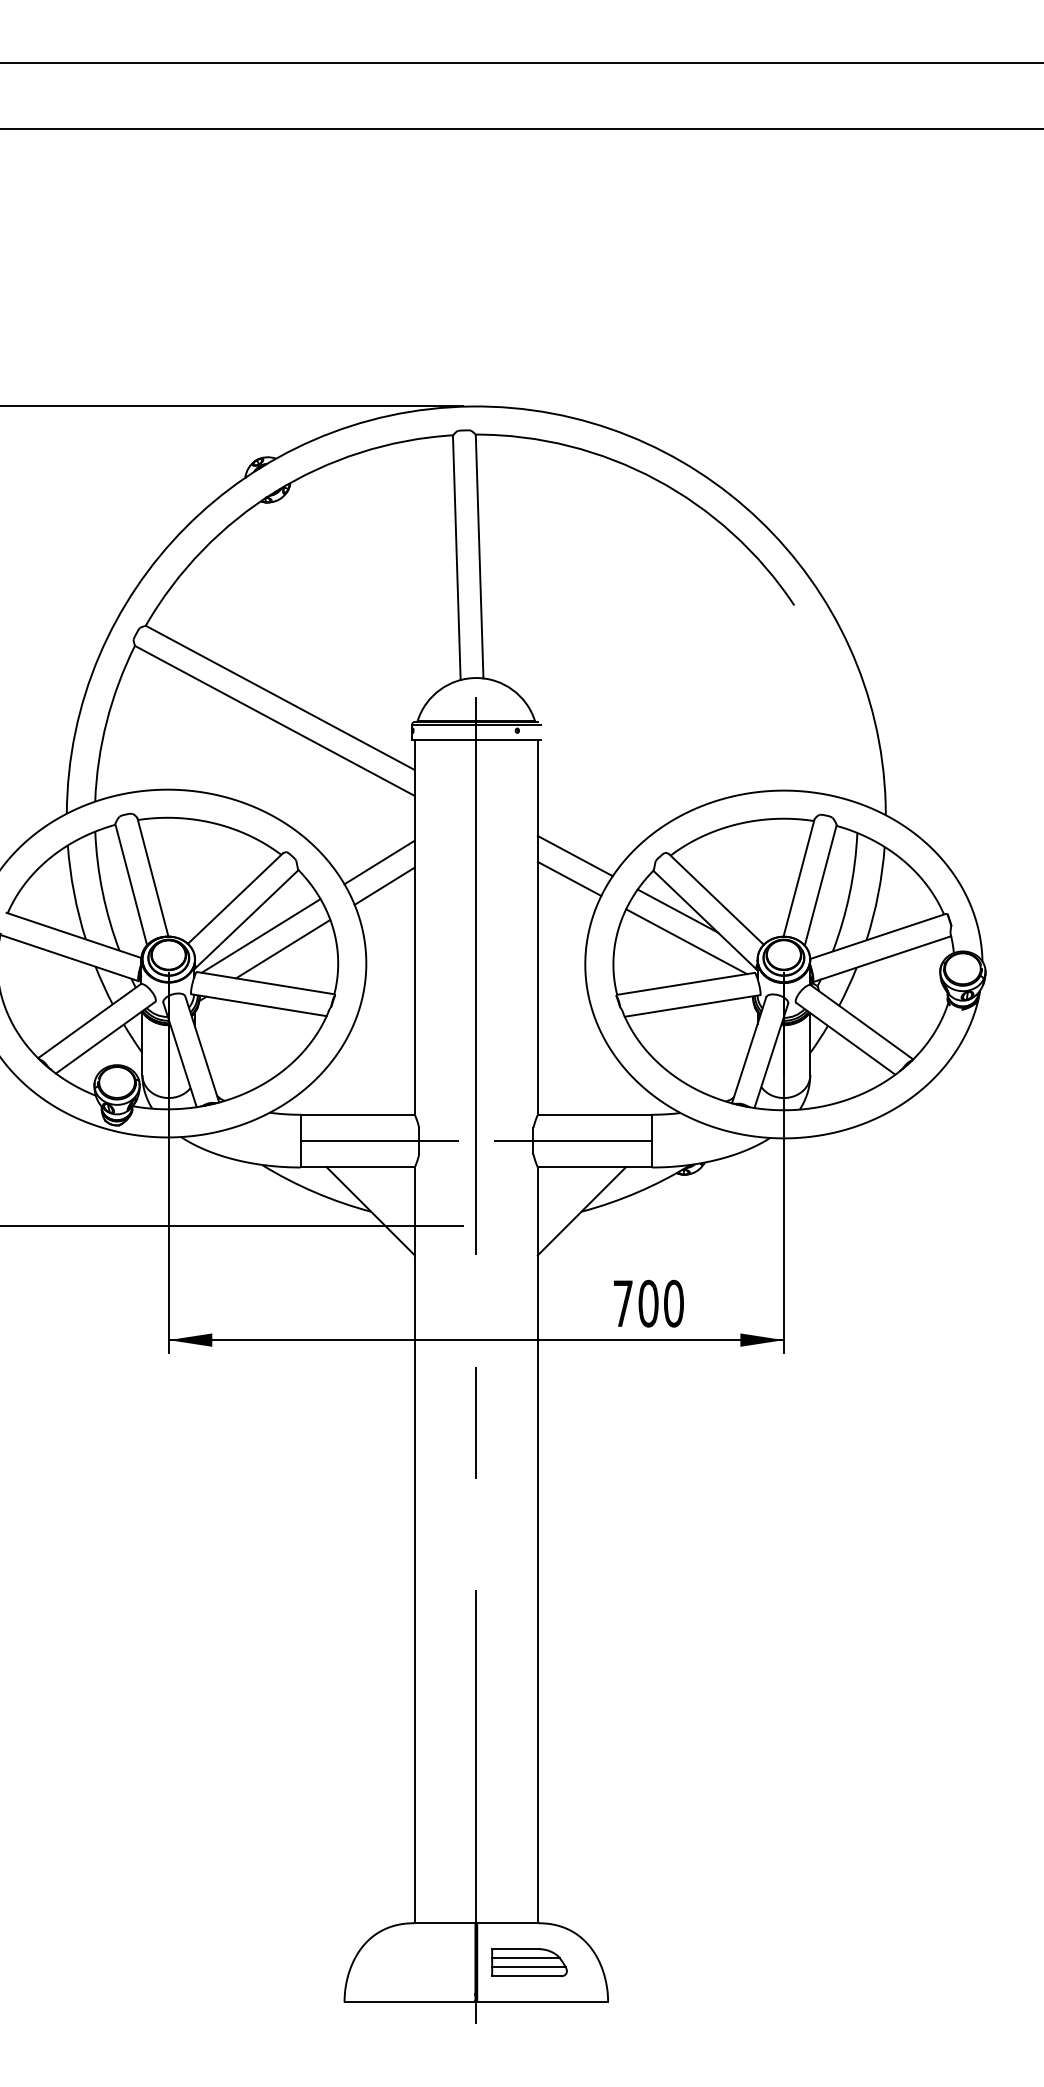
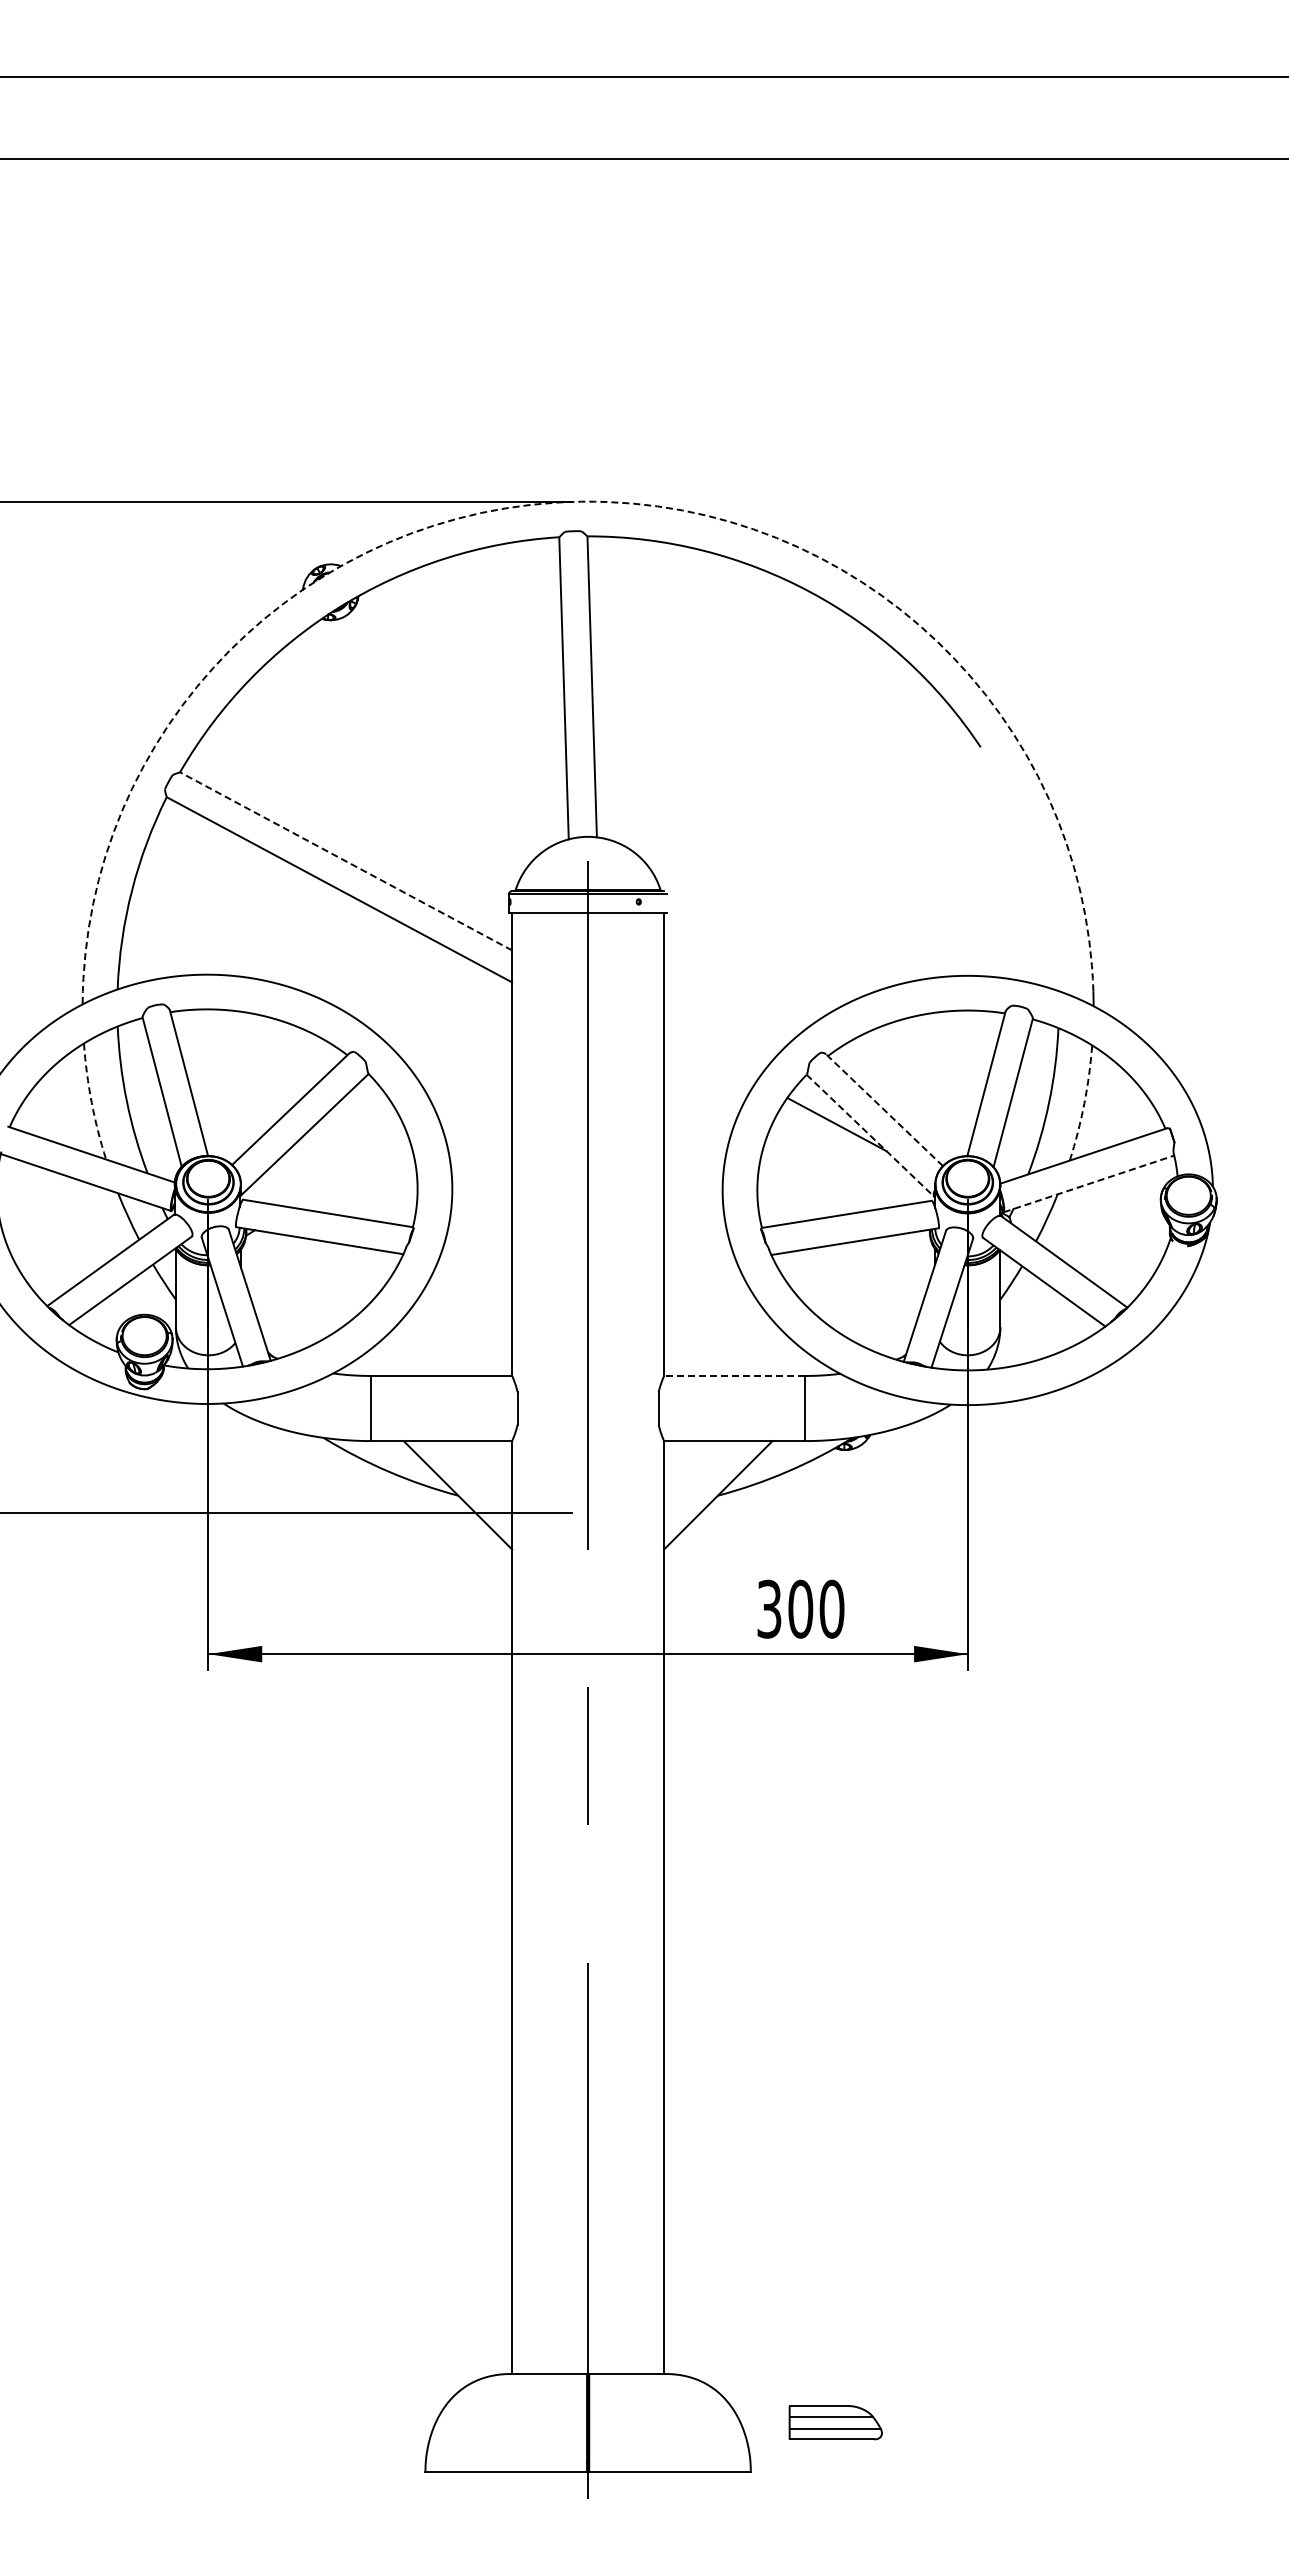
arc: (470, 406) -> (581, 501), solid -> dashed
line: (279, 697) -> (345, 861), solid -> dashed
line: (575, 855) -> (710, 1056), removed
line: (379, 862) -> (468, 1064), removed
line: (569, 878) -> (703, 1084), removed
line: (384, 885) -> (474, 1093), removed
arc: (74, 893) -> (91, 1102), solid -> dashed
arc: (878, 894) -> (1084, 1103), solid -> dashed
line: (716, 899) -> (884, 1110), solid -> dashed
line: (705, 920) -> (870, 1136), solid -> dashed
line: (261, 935) -> (322, 1154), removed
line: (686, 941) -> (847, 1162), removed
line: (283, 949) -> (349, 1171), removed
line: (881, 958) -> (1088, 1183), solid -> dashed
line: (594, 1114) -> (734, 1375), solid -> dashed
line: (379, 1141) -> (468, 1408), removed
line: (573, 1141) -> (707, 1408), removed
text: (623, 1303) -> (769, 1608), 700 -> 300
part: (529, 1962) -> (835, 2422), moved

